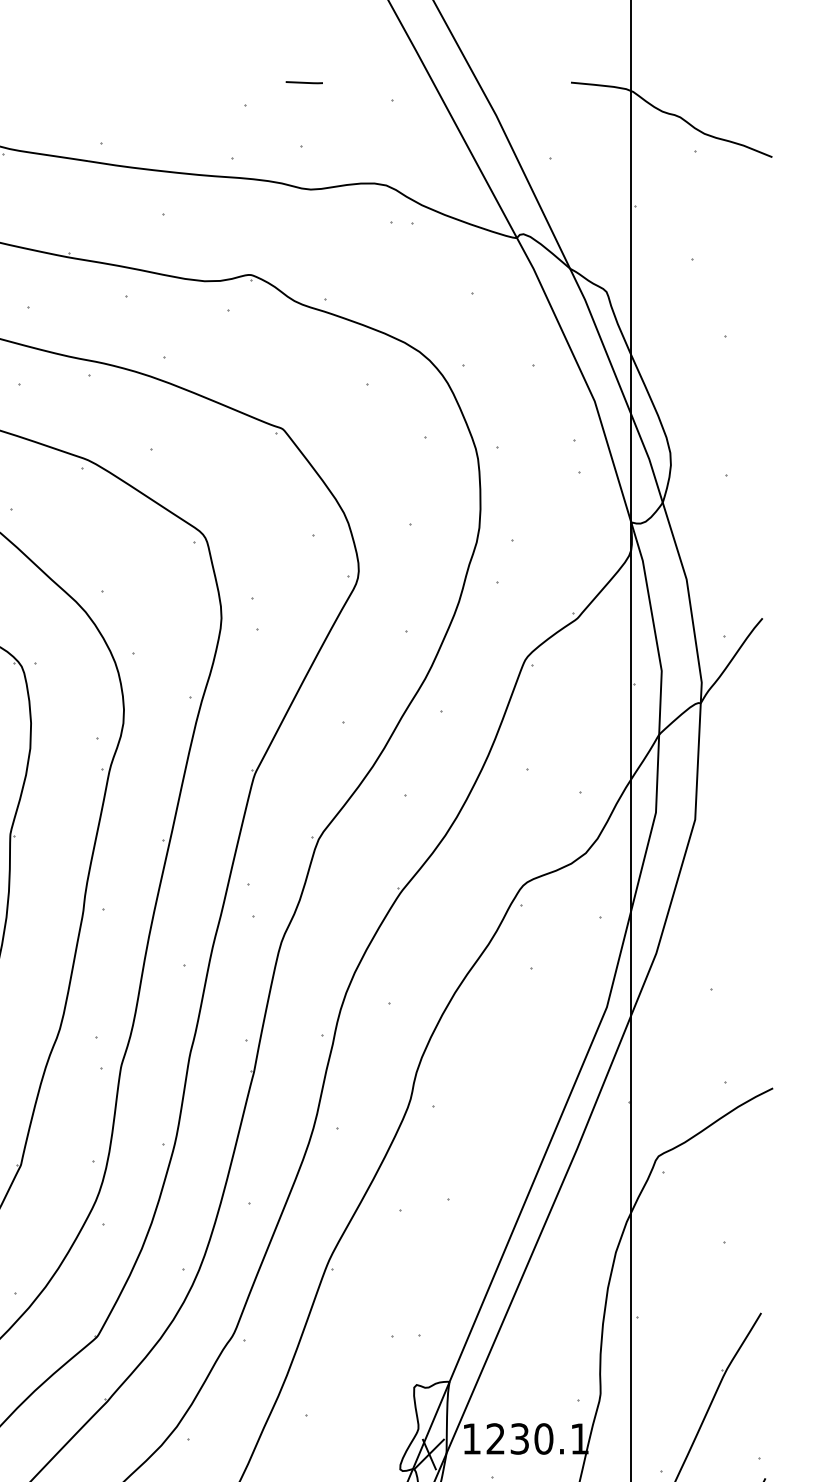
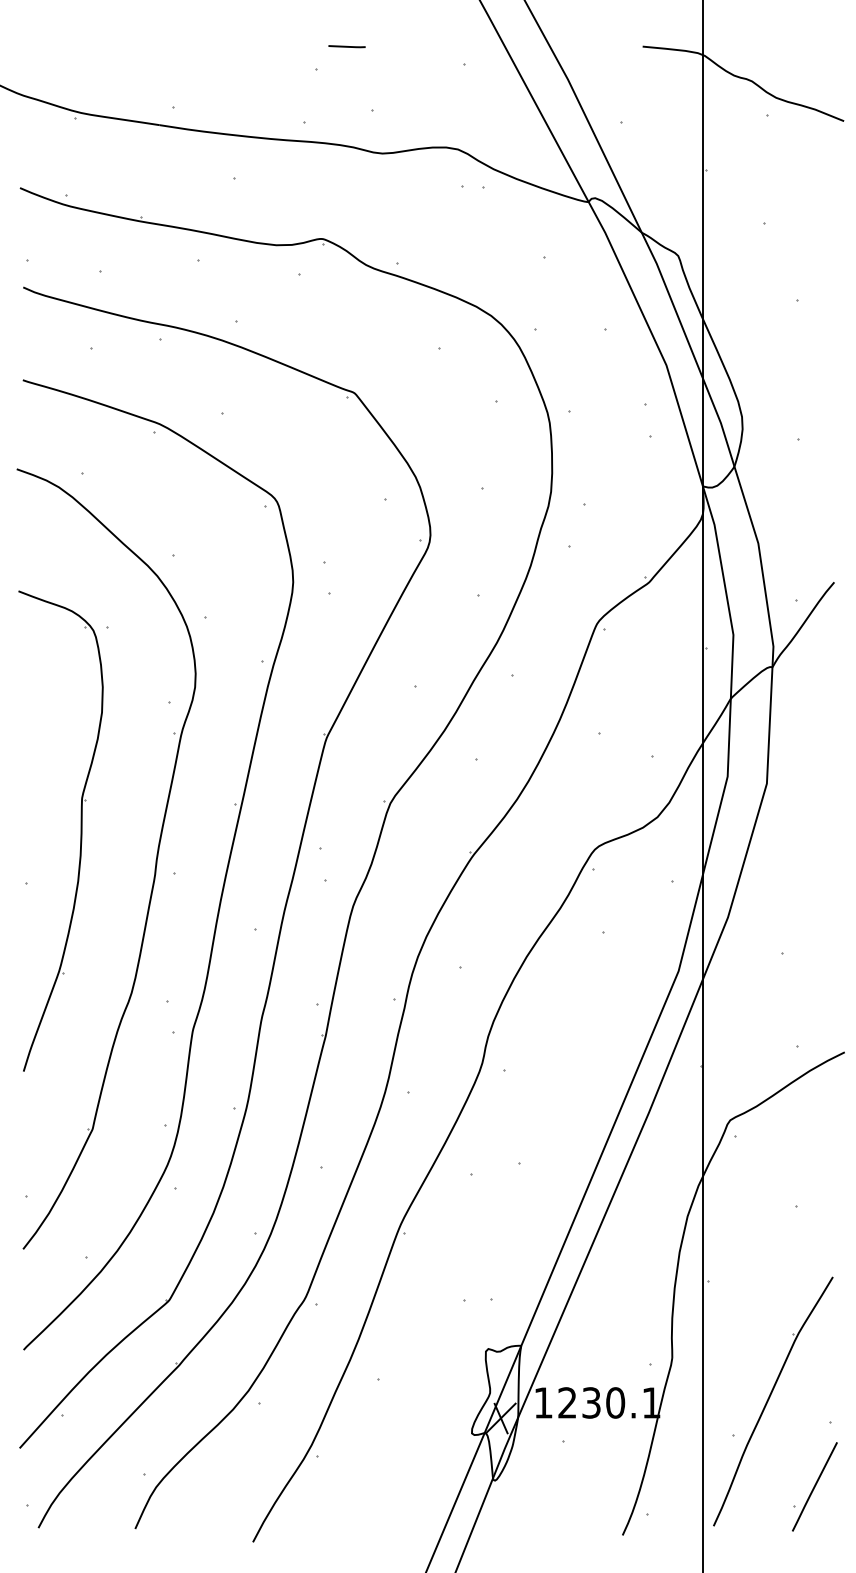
line: (303, 82) -> (346, 46), moved

